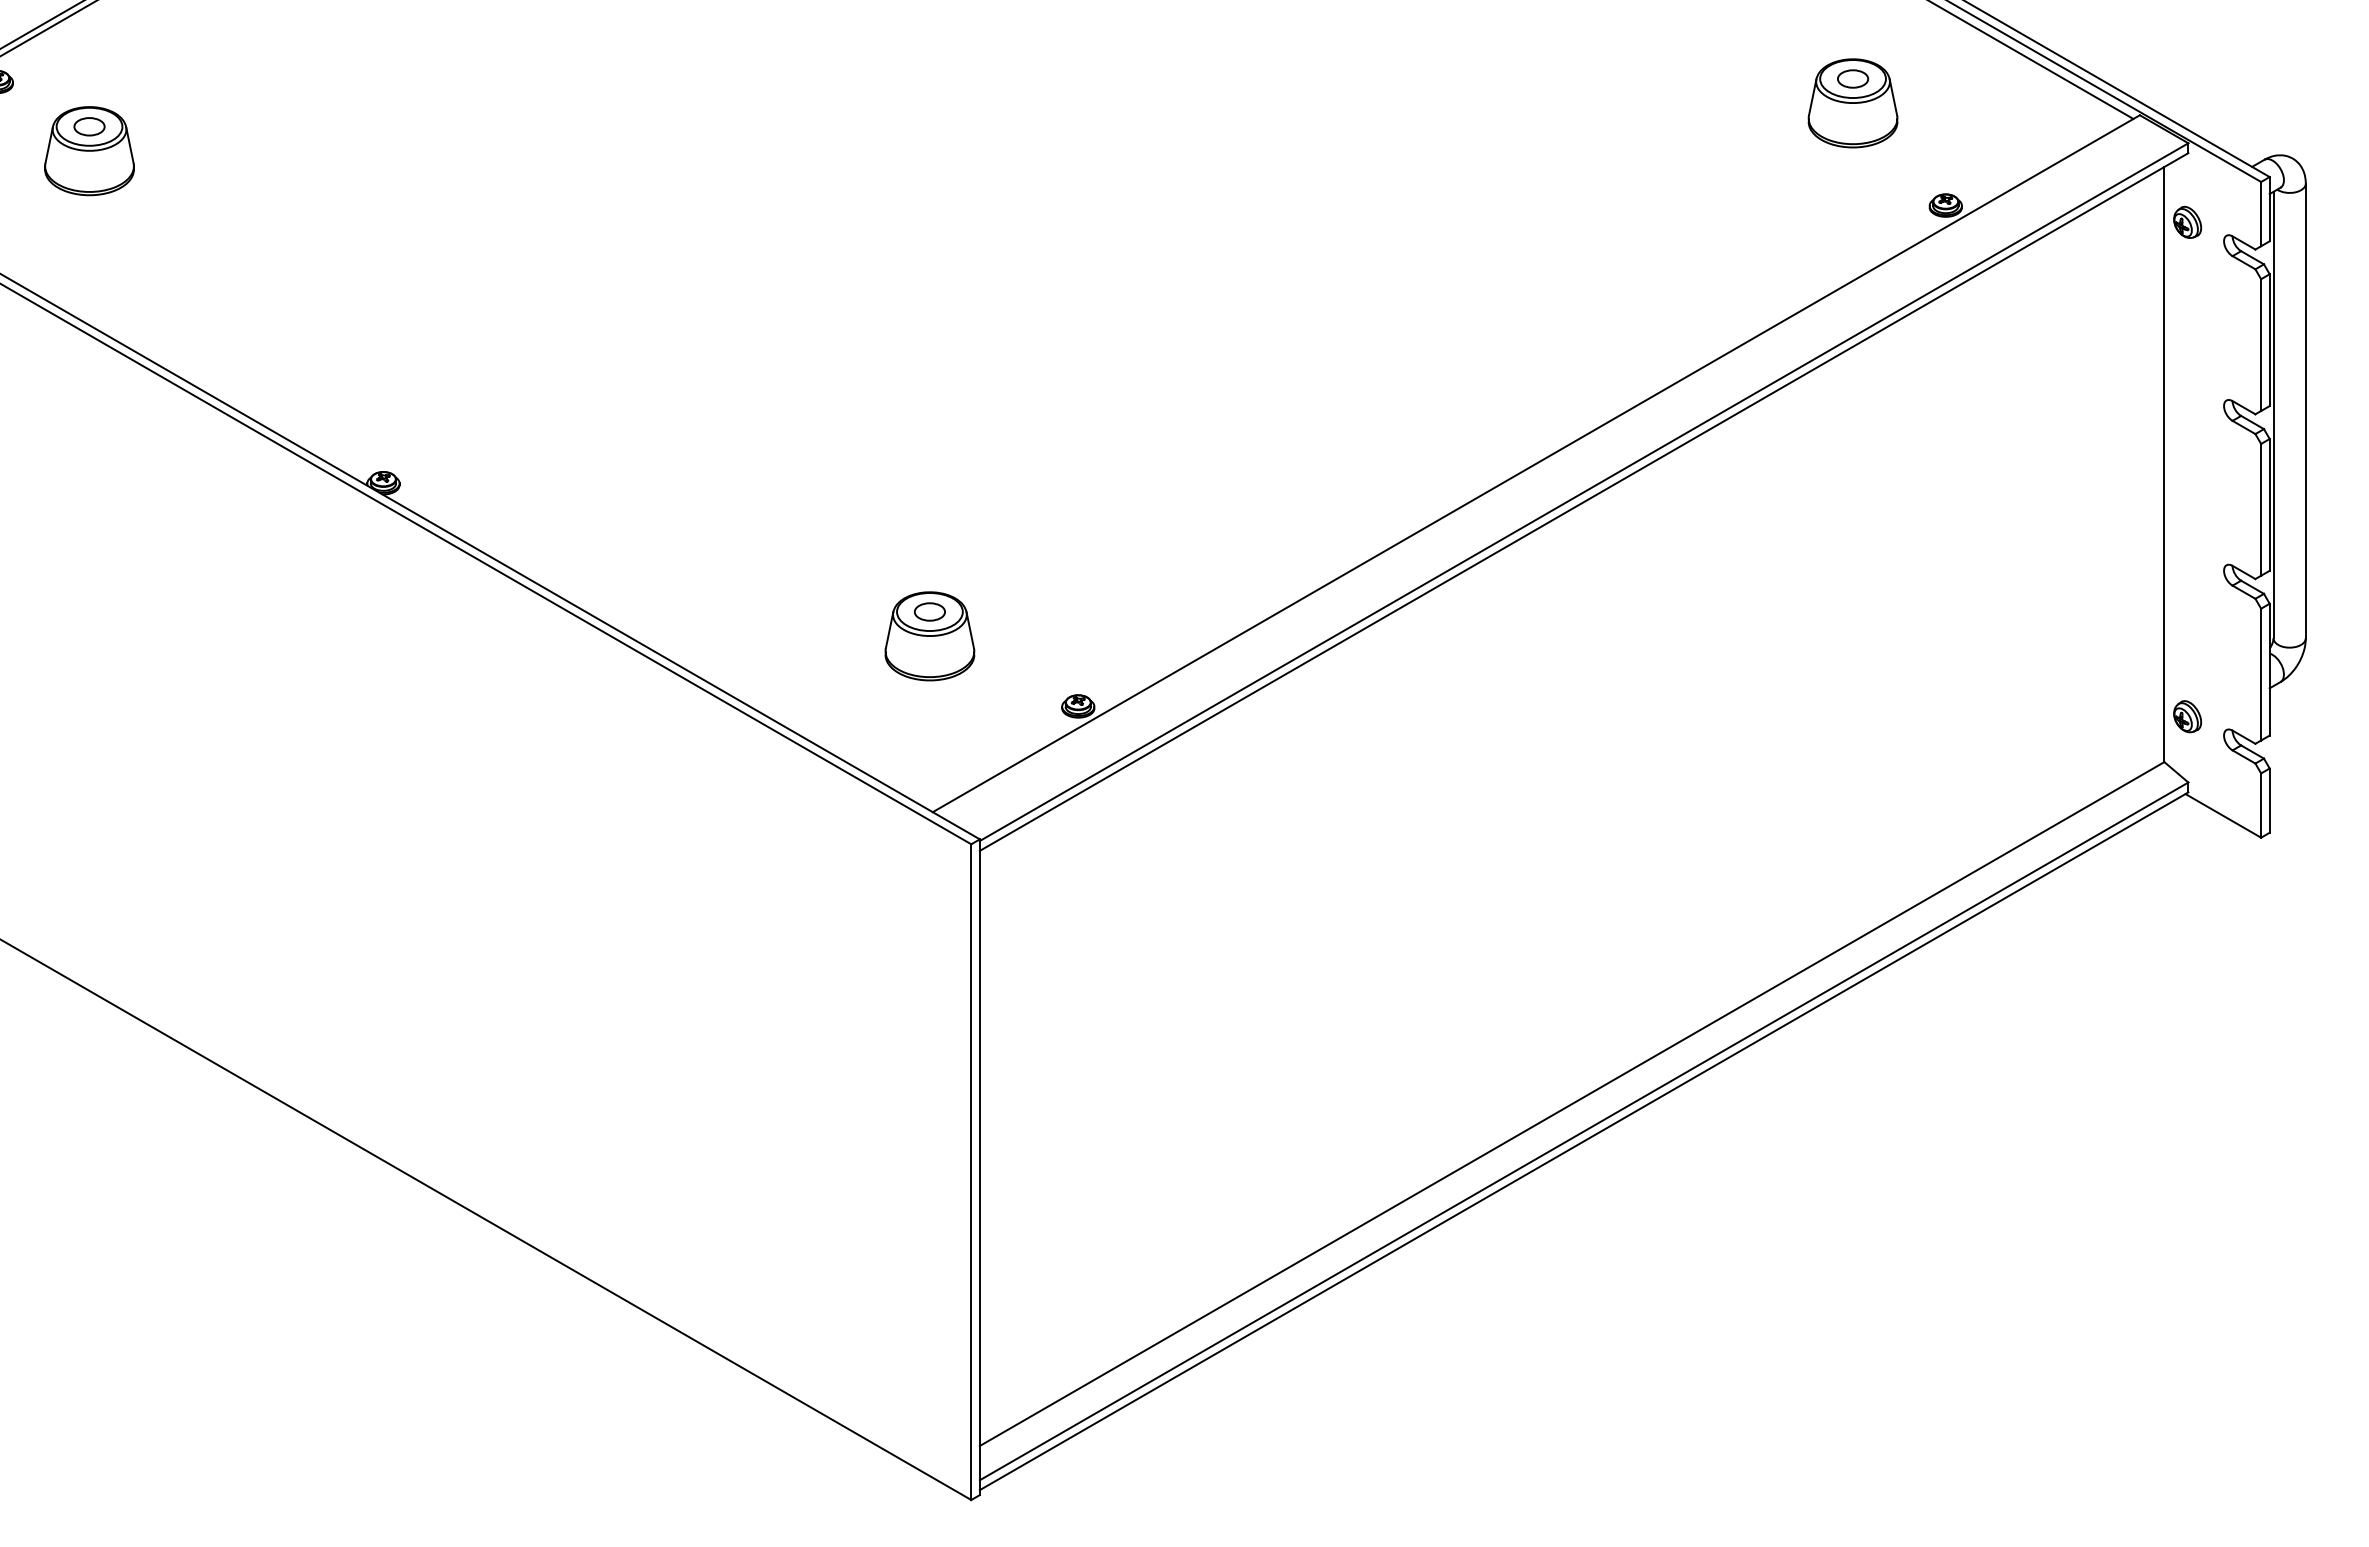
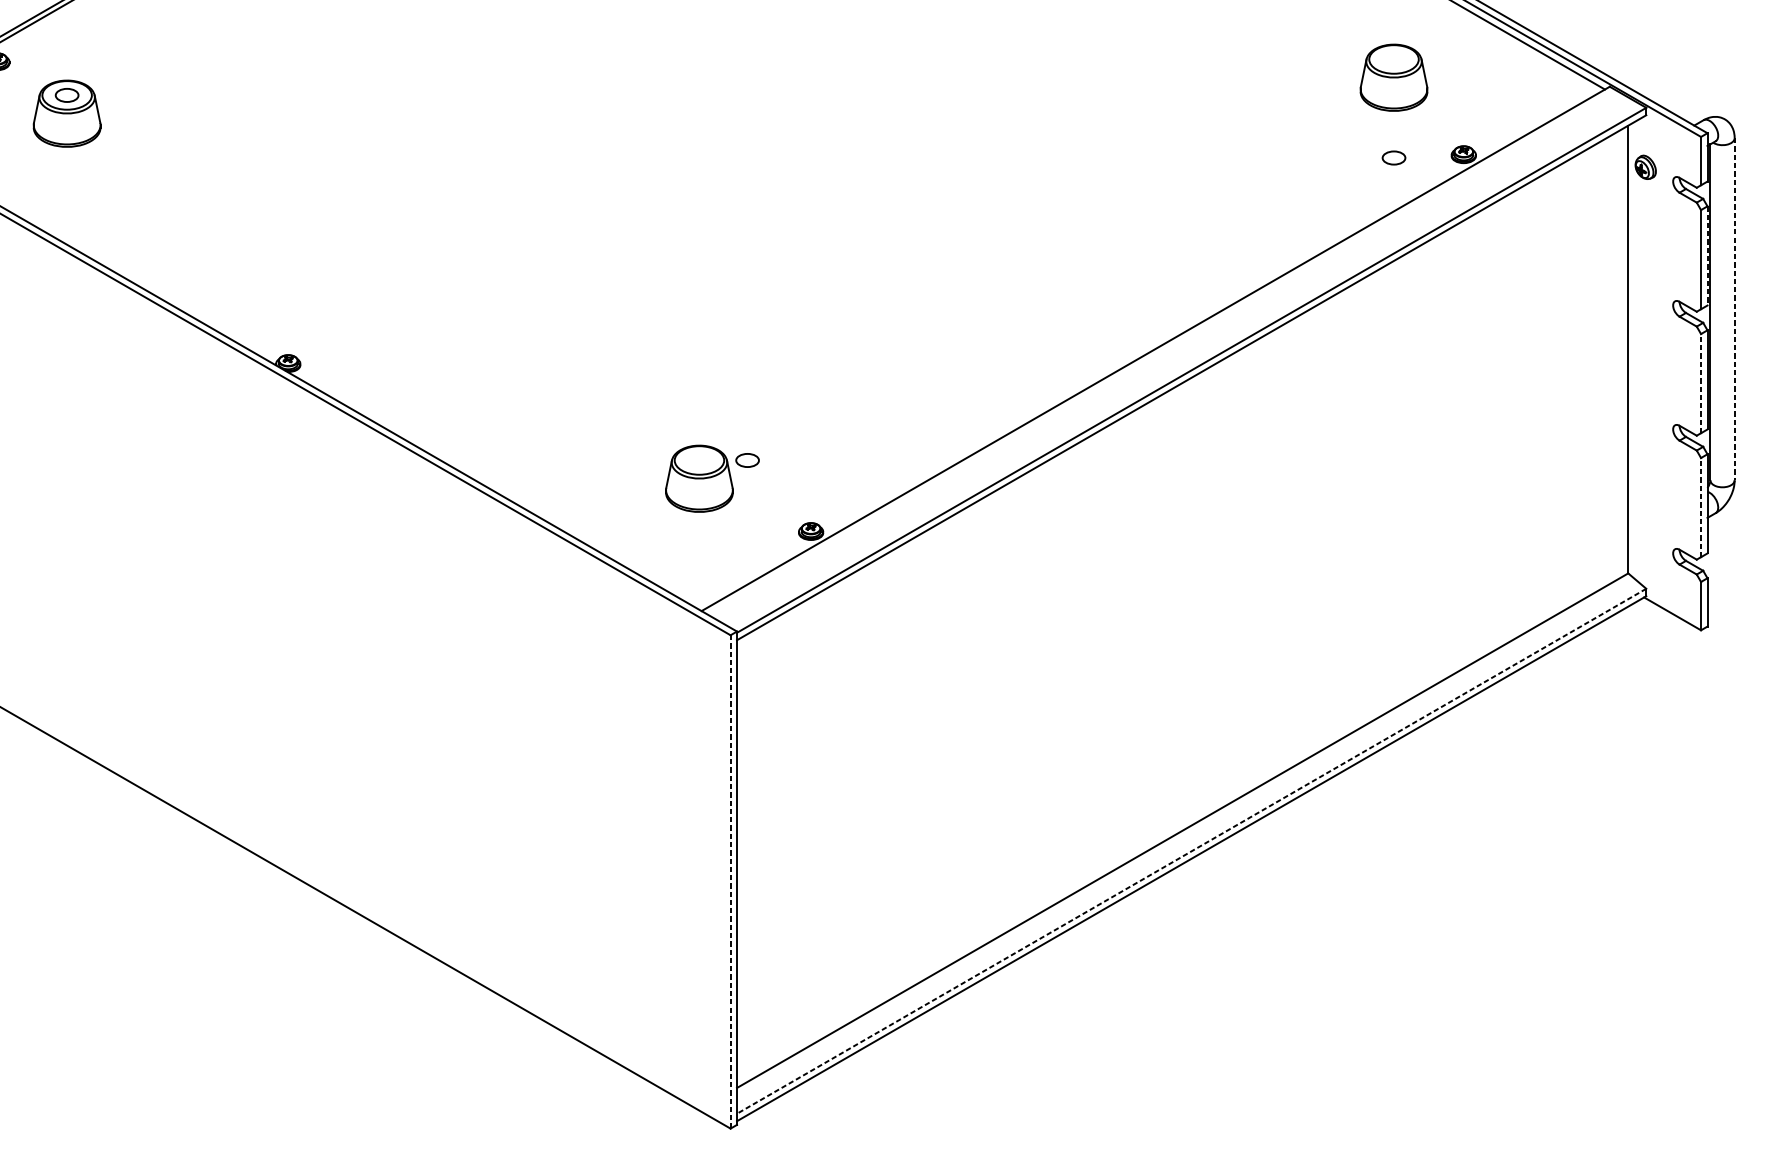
part: (1853, 78) -> (1394, 157), moved
line: (2269, 340) -> (1707, 256), solid -> dashed
line: (2305, 411) -> (1734, 309), solid -> dashed
line: (2261, 509) -> (1701, 383), solid -> dashed
part: (929, 611) -> (747, 460), moved
line: (2261, 674) -> (1701, 507), solid -> dashed
part: (2187, 716) -> (1645, 539), removed
line: (1584, 1131) -> (1191, 851), solid -> dashed
line: (971, 1172) -> (730, 882), solid -> dashed

